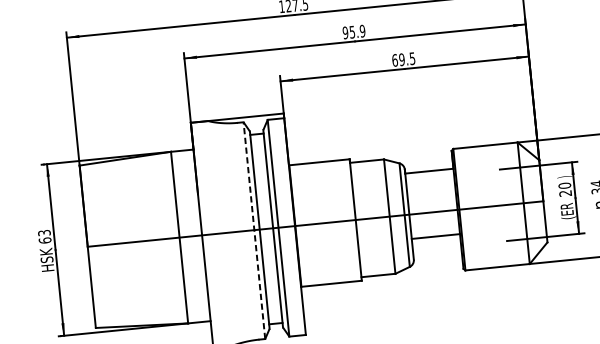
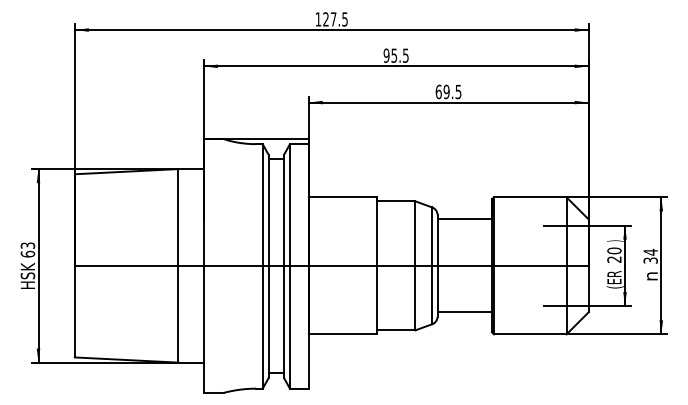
text: (362, 31) -> (405, 55), 95.9 -> 95.5
line: (254, 229) -> (262, 265), dashed -> solid
line: (435, 236) -> (464, 312), moved

